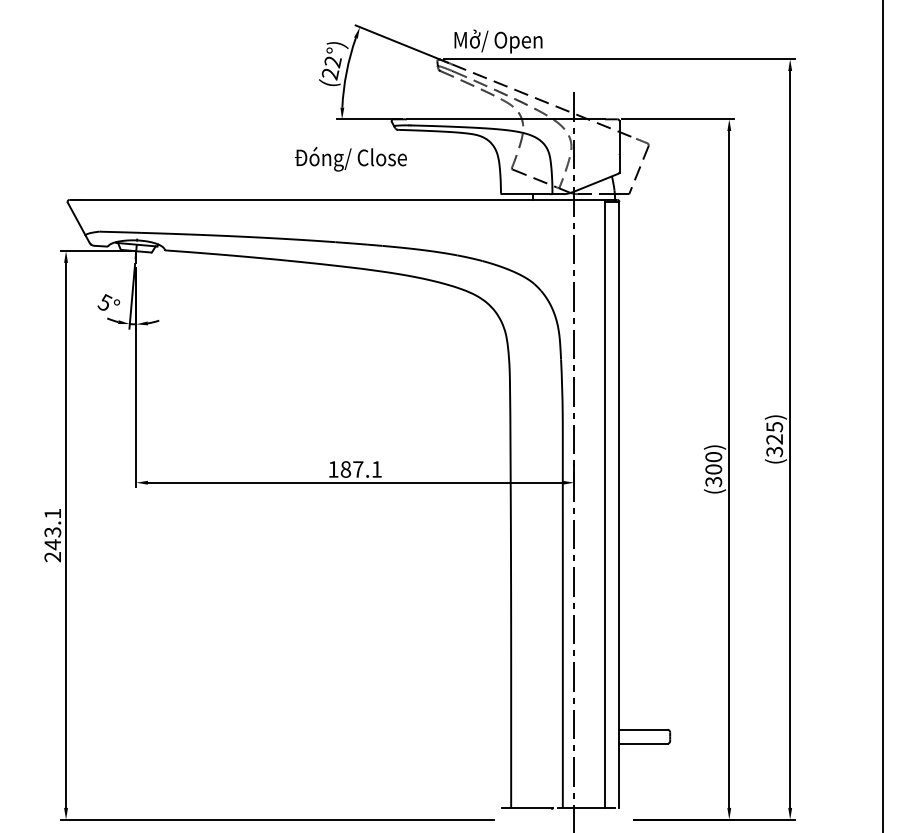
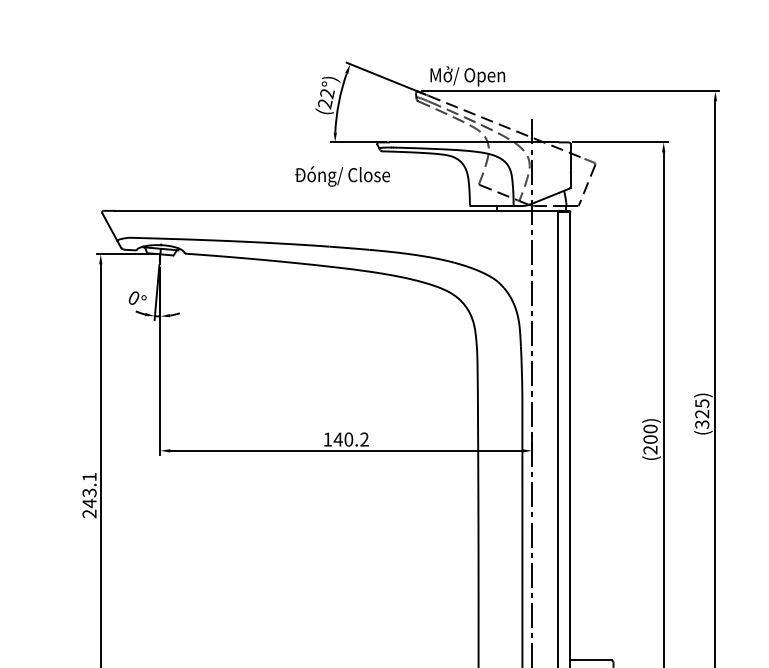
text: (104, 302) -> (133, 297), 5° -> 0°
text: (360, 469) -> (350, 439), 187.1 -> 140.2
text: (714, 481) -> (651, 449), (300) -> (200)

